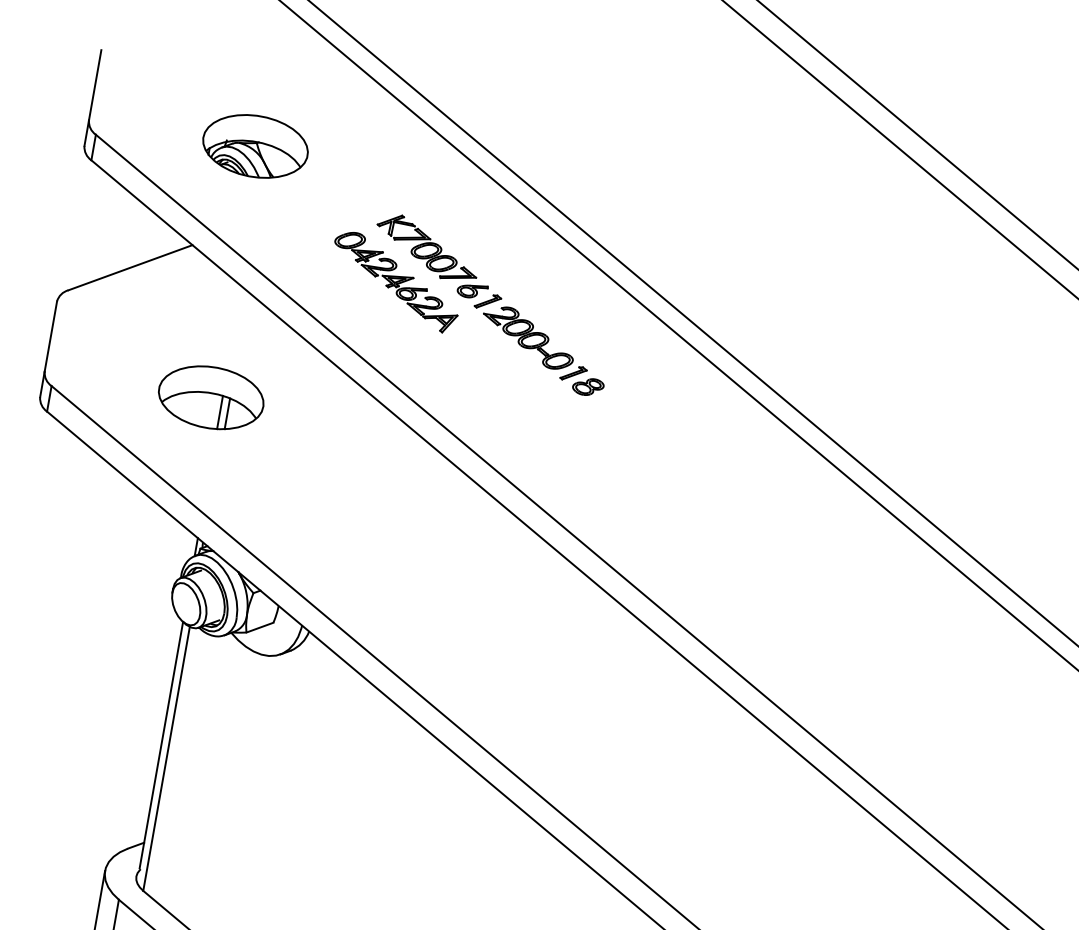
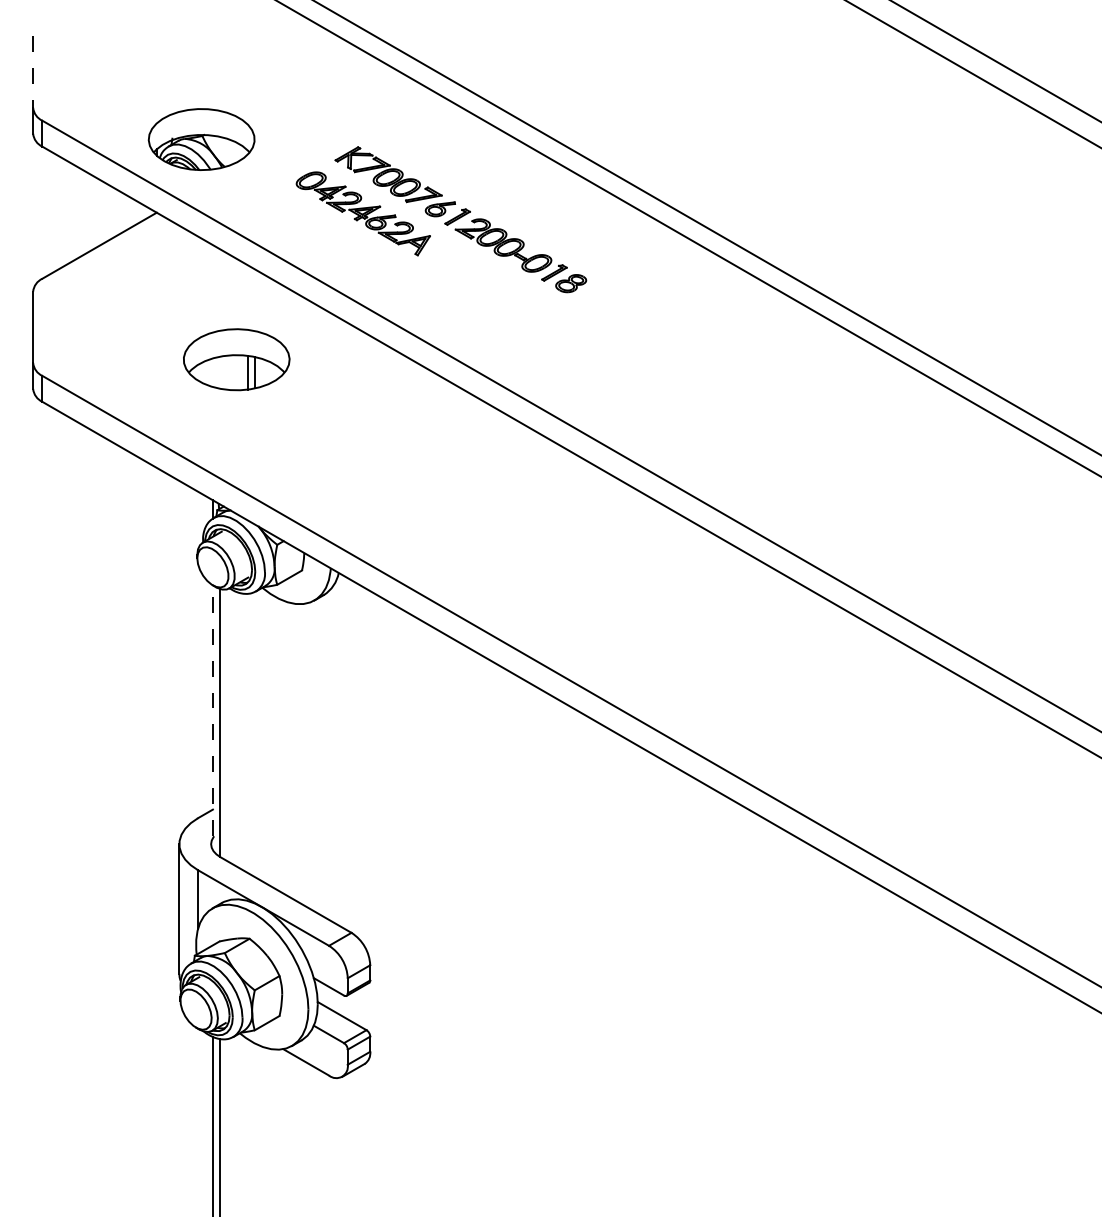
line: (95, 85) -> (33, 72), solid -> dashed
part: (255, 146) -> (201, 139), moved
part: (211, 397) -> (236, 359), moved
line: (161, 744) -> (212, 709), solid -> dashed

